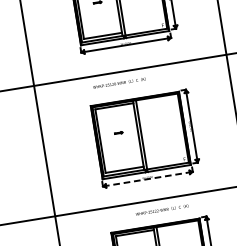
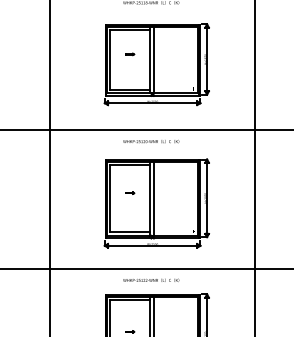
text: (119, 83) -> (151, 141), moved
line: (147, 178) -> (152, 245), dashed -> solid
text: (162, 209) -> (151, 279), moved

